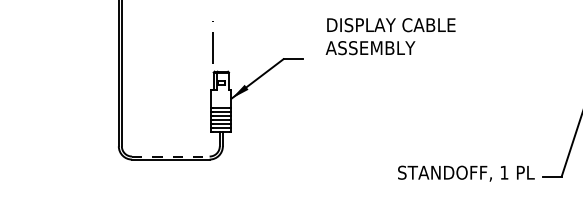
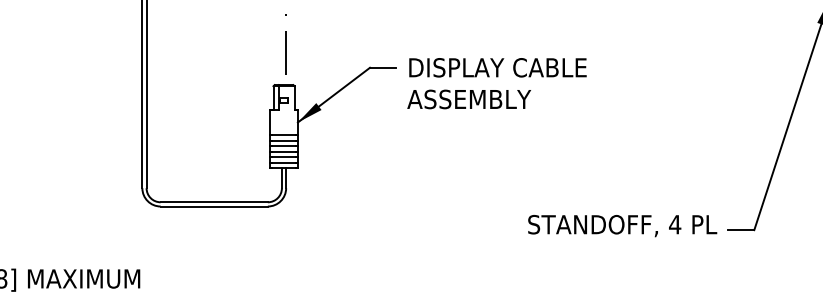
text: (390, 36) -> (496, 83), moved
line: (212, 42) -> (285, 44), moved
line: (171, 156) -> (214, 202), dashed -> solid
text: (504, 172) -> (675, 224), 1 -> 4

